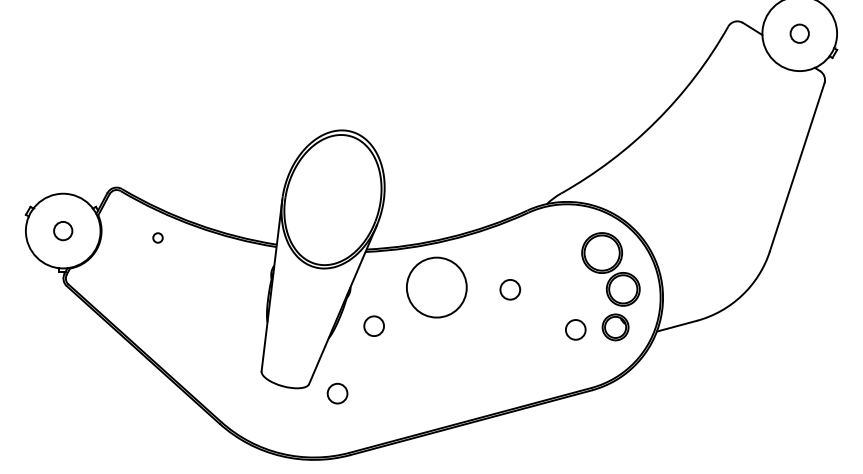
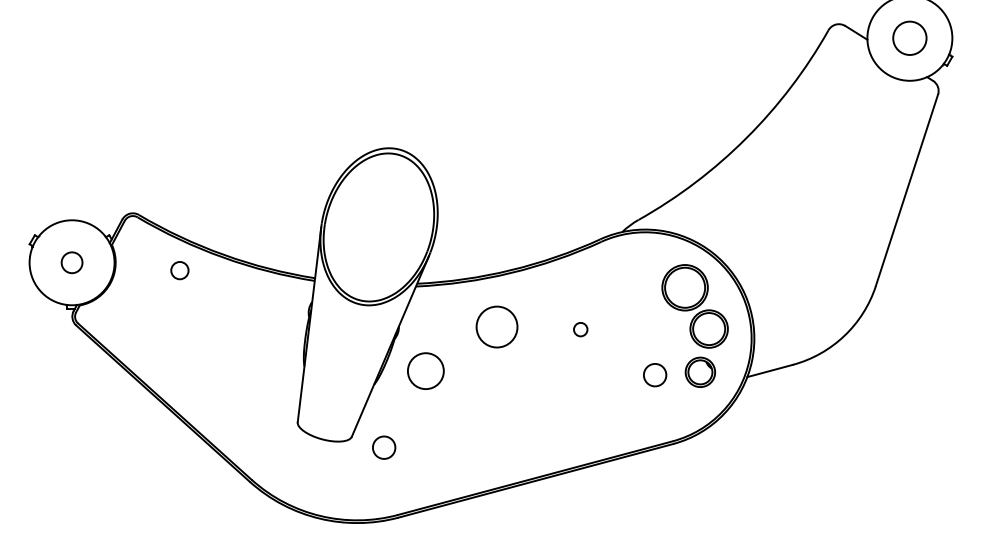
circle: (799, 33) -> (909, 38), size x1.6
circle: (157, 237) -> (179, 270), size x1.6
circle: (436, 287) -> (496, 326), size x0.6
circle: (510, 289) -> (580, 329), size x0.6
circle: (373, 325) -> (425, 370), size x1.6

